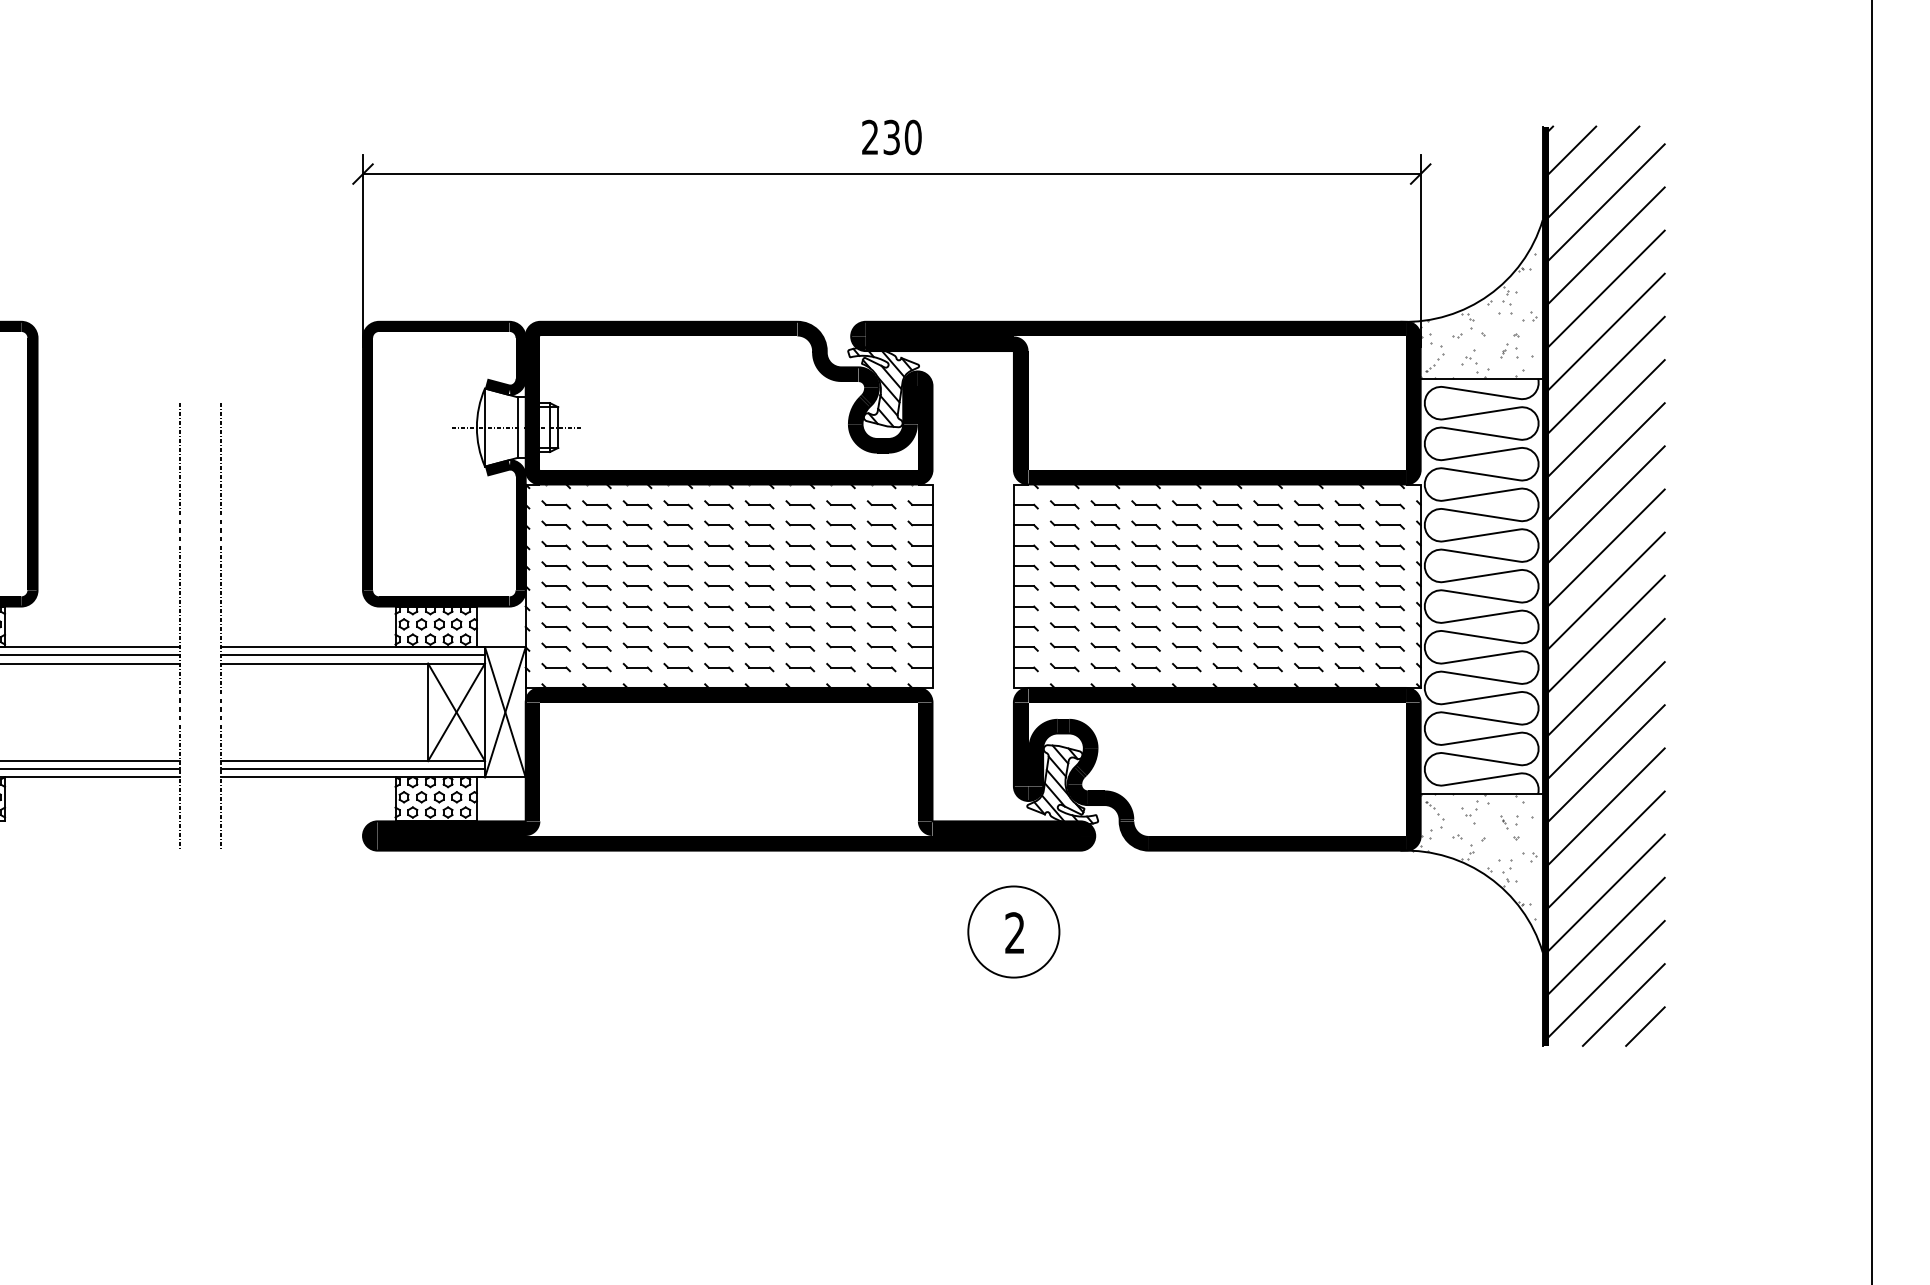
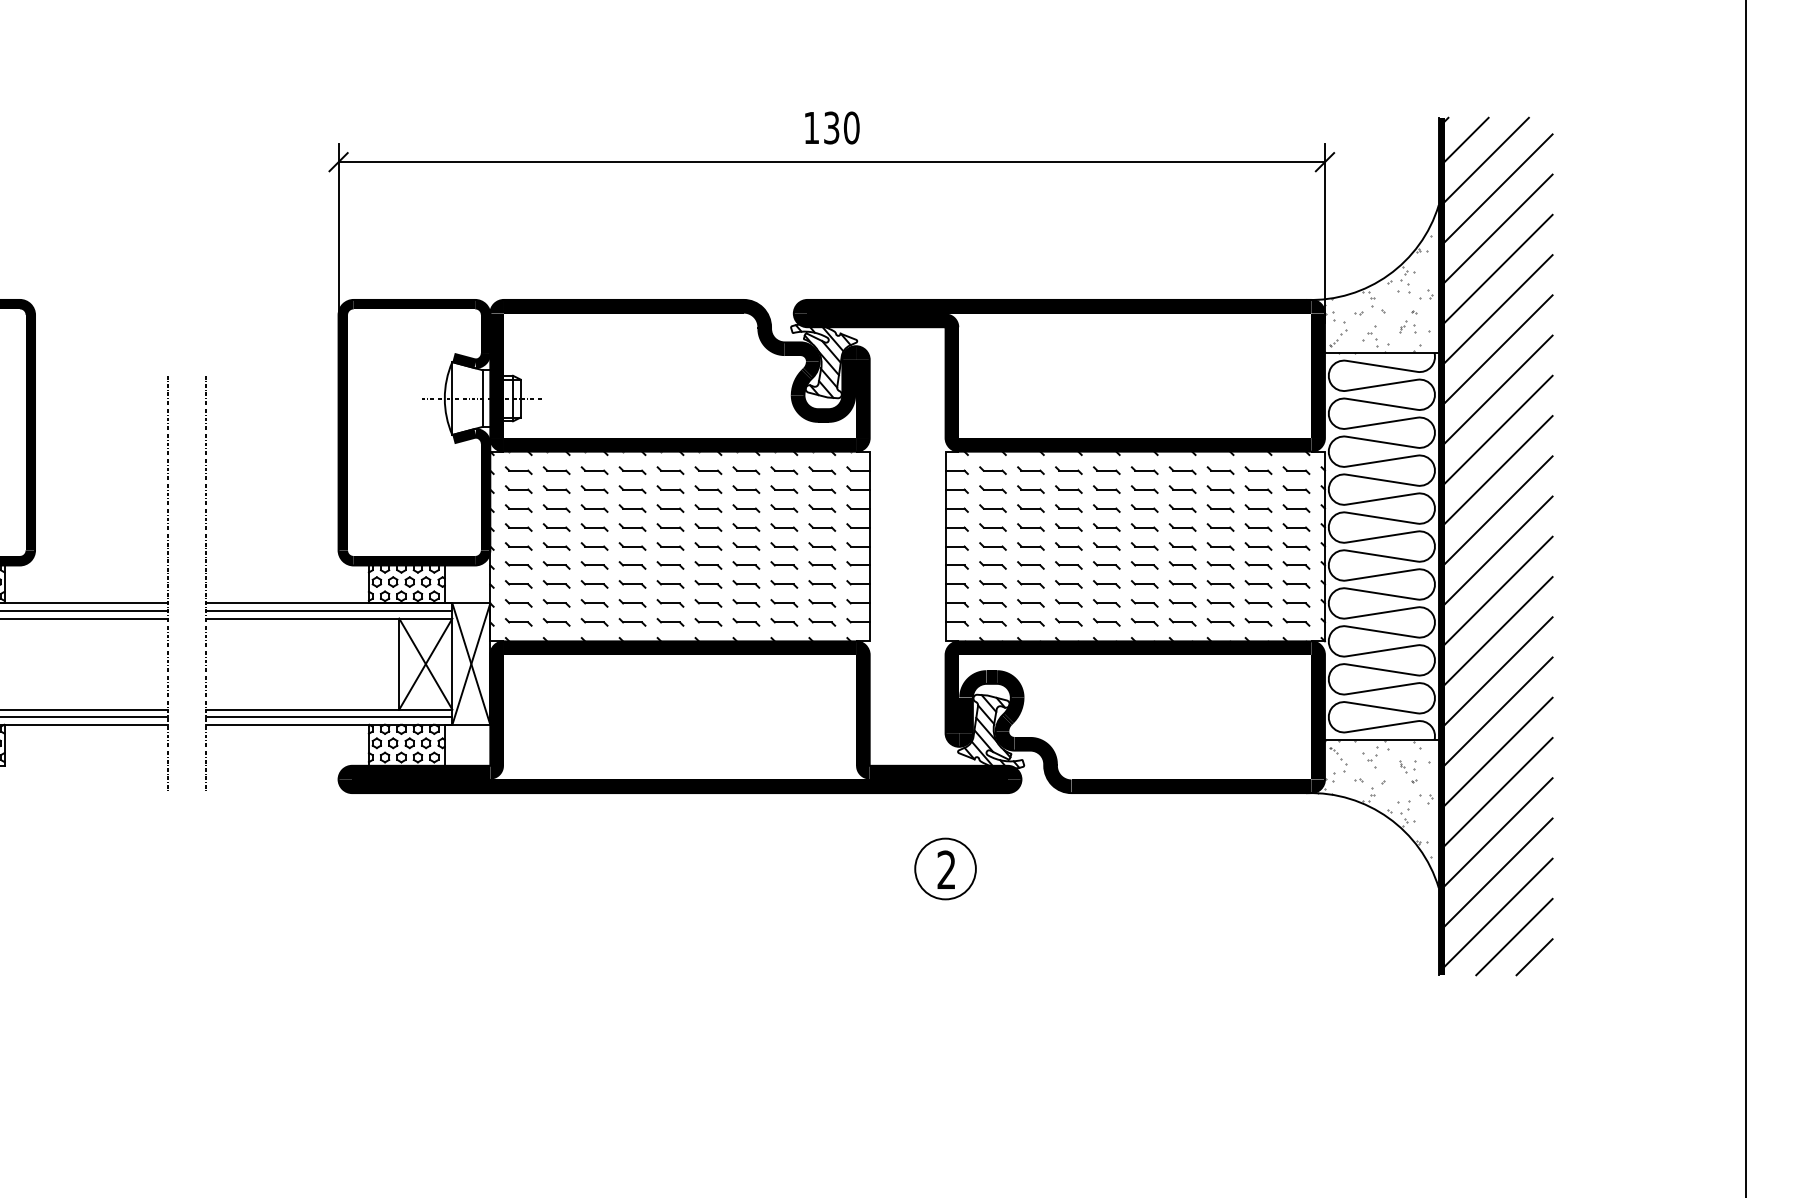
text: (869, 136) -> (810, 127), 230 -> 130
circle: (1013, 931) -> (945, 868), size x0.71

